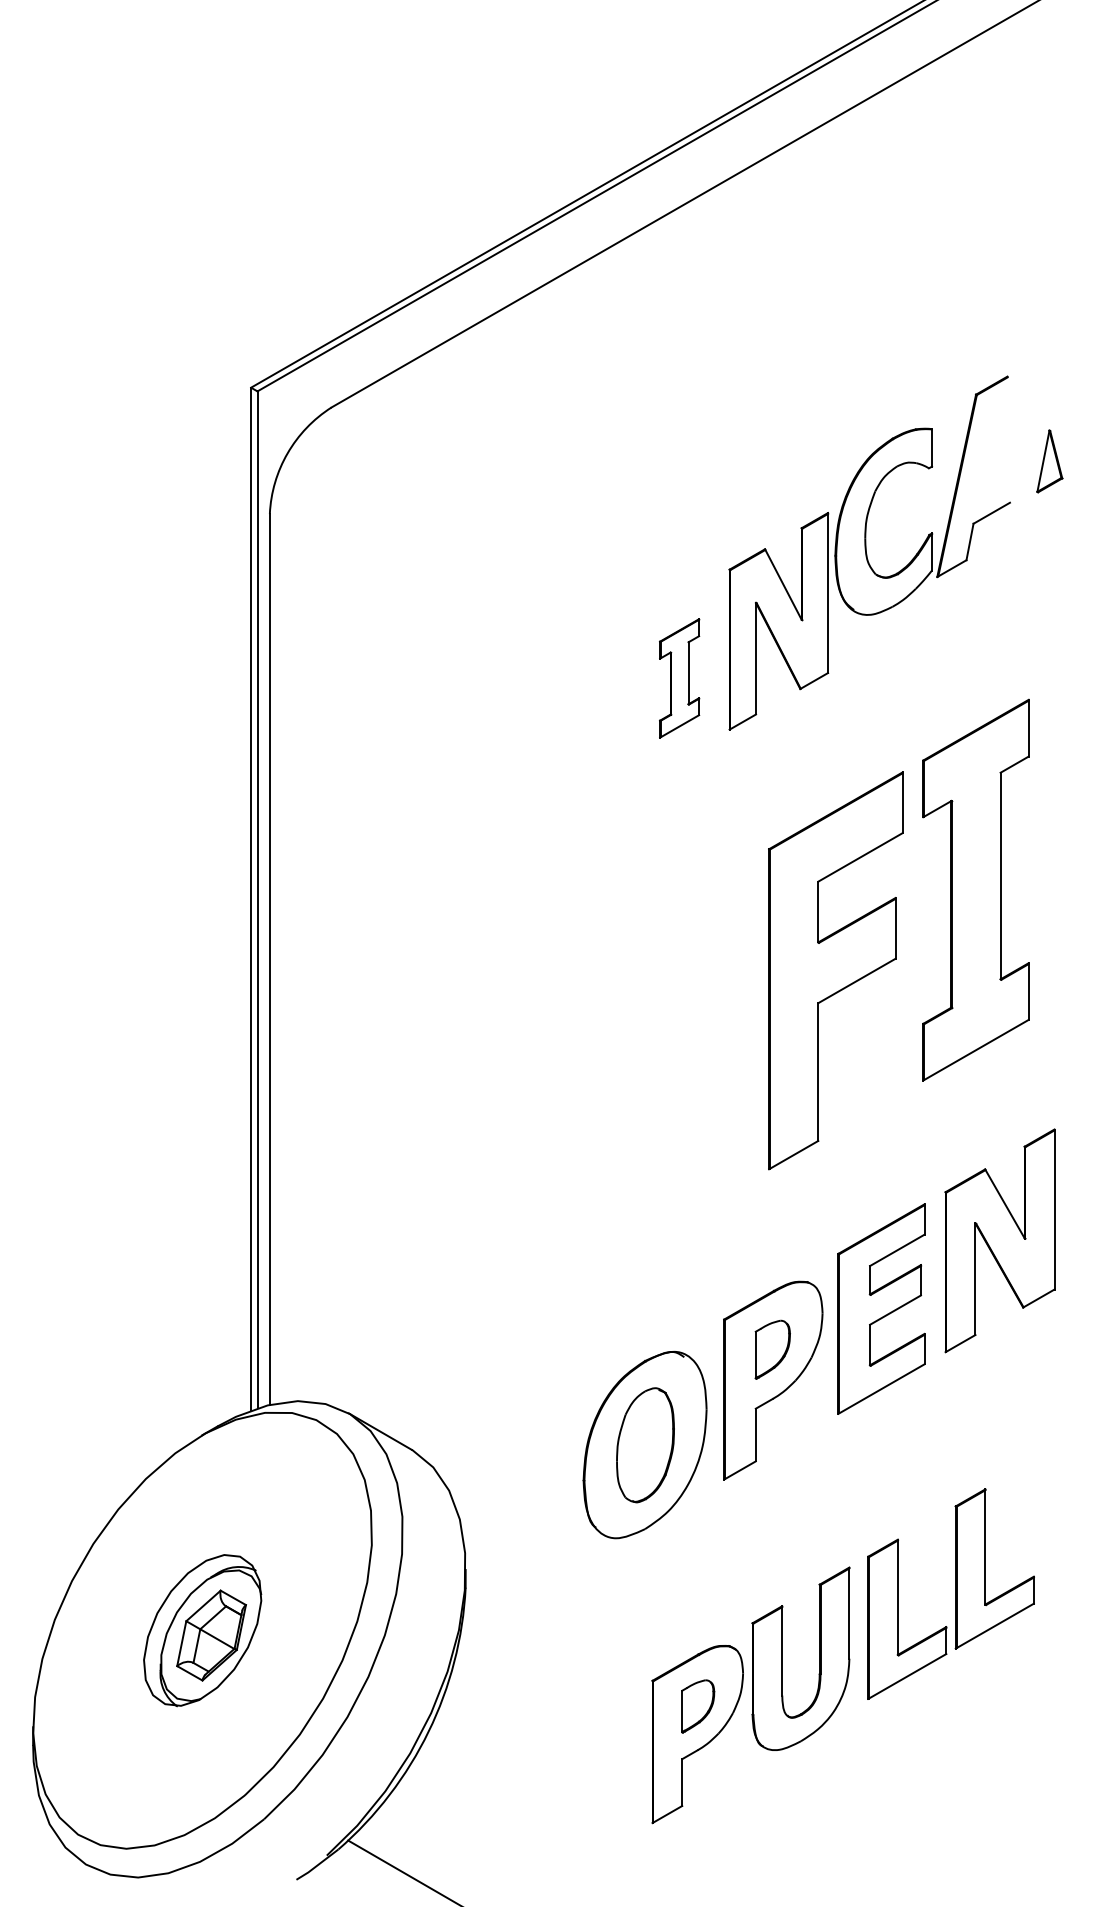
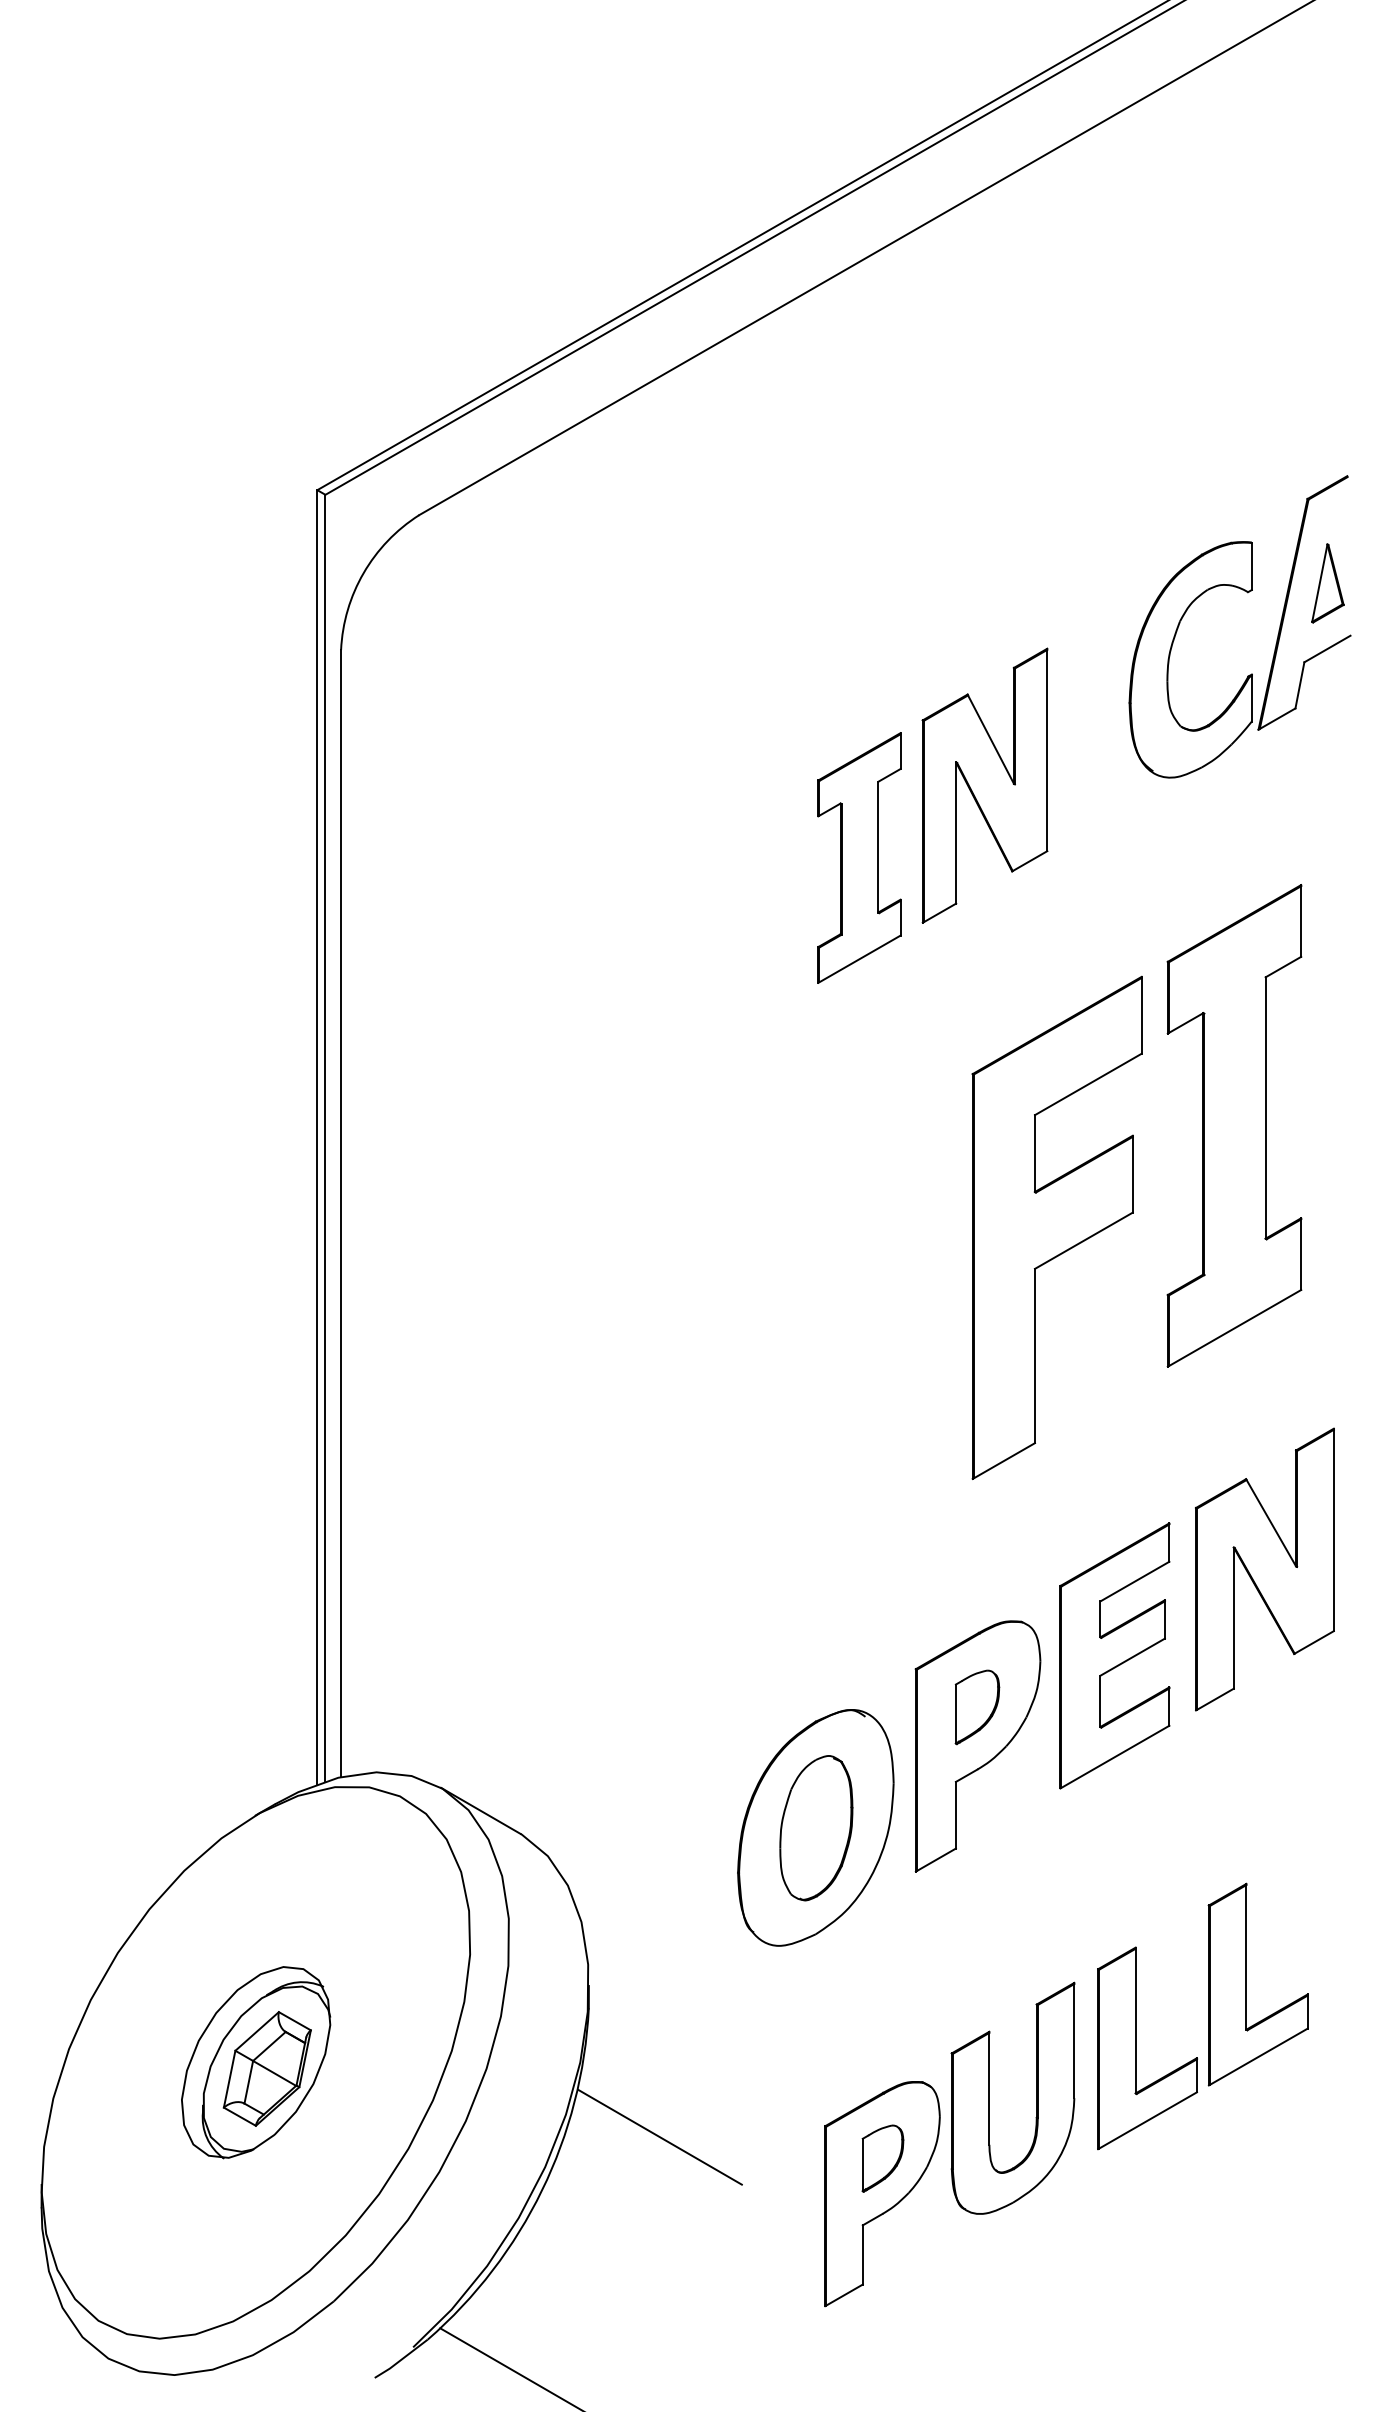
part: (928, 469) -> (1247, 593), moved
part: (679, 678) -> (859, 857), size x1.67
line: (521, 1688) -> (659, 2136), added

